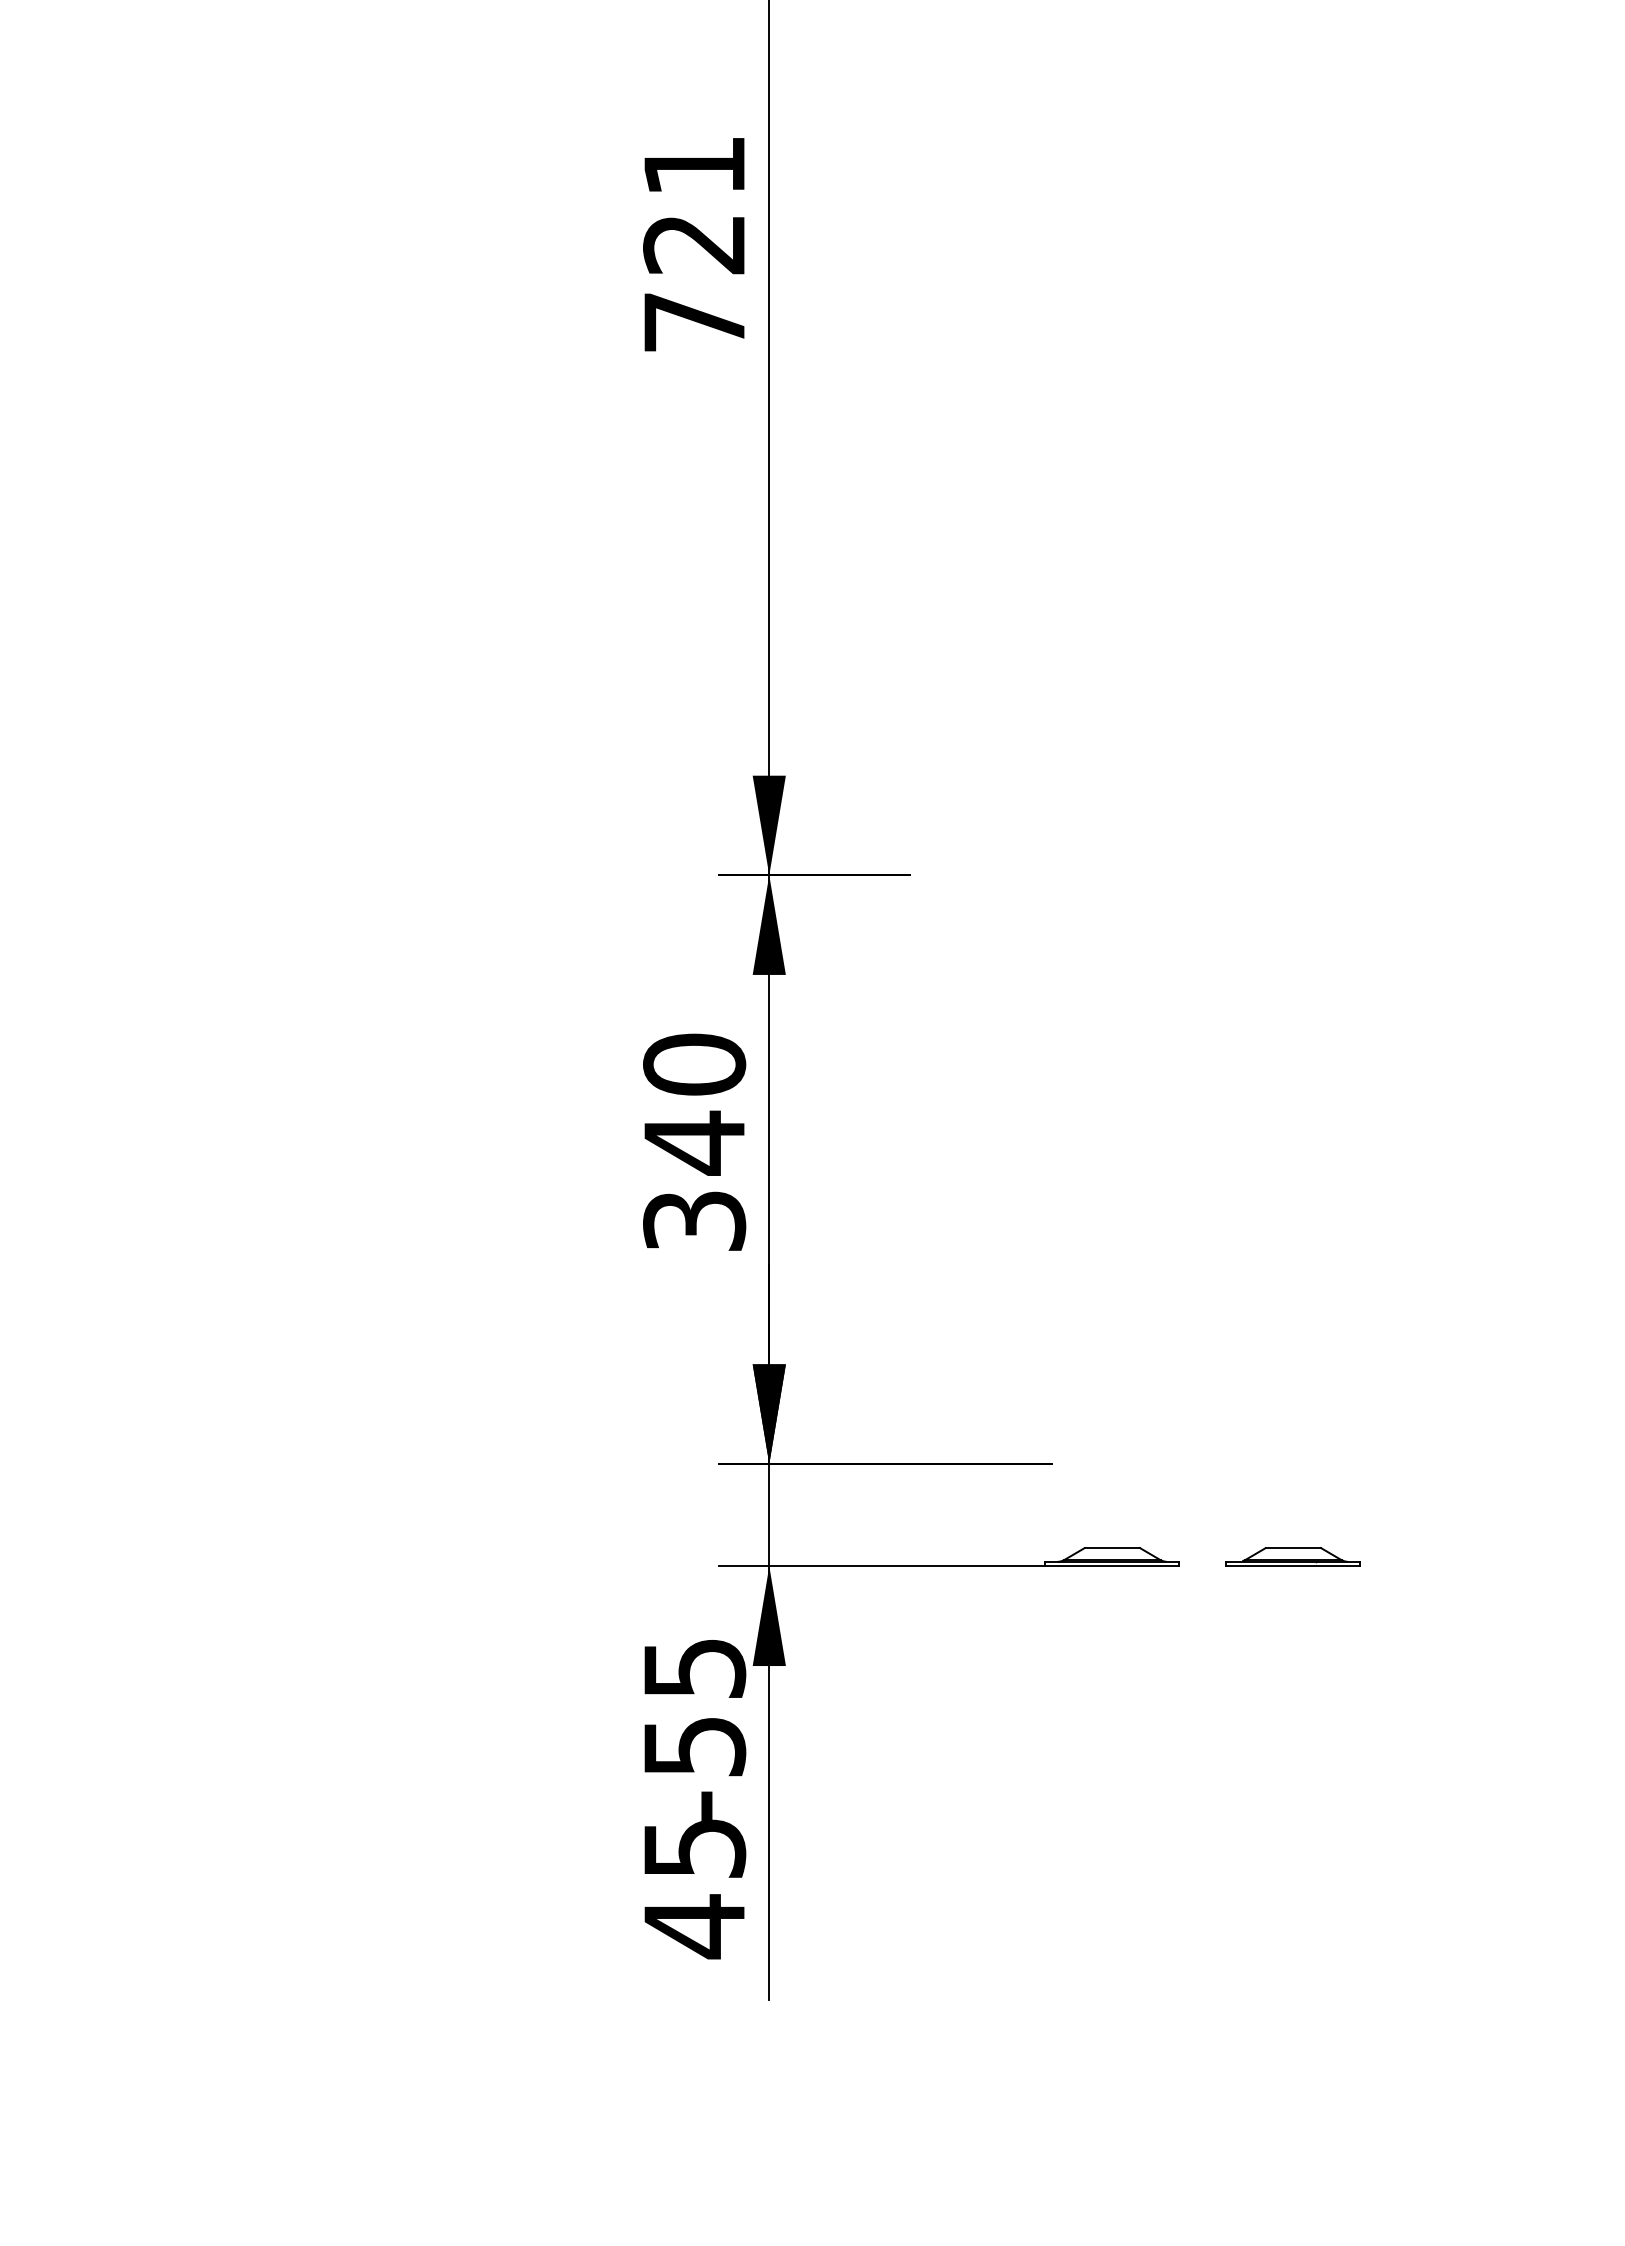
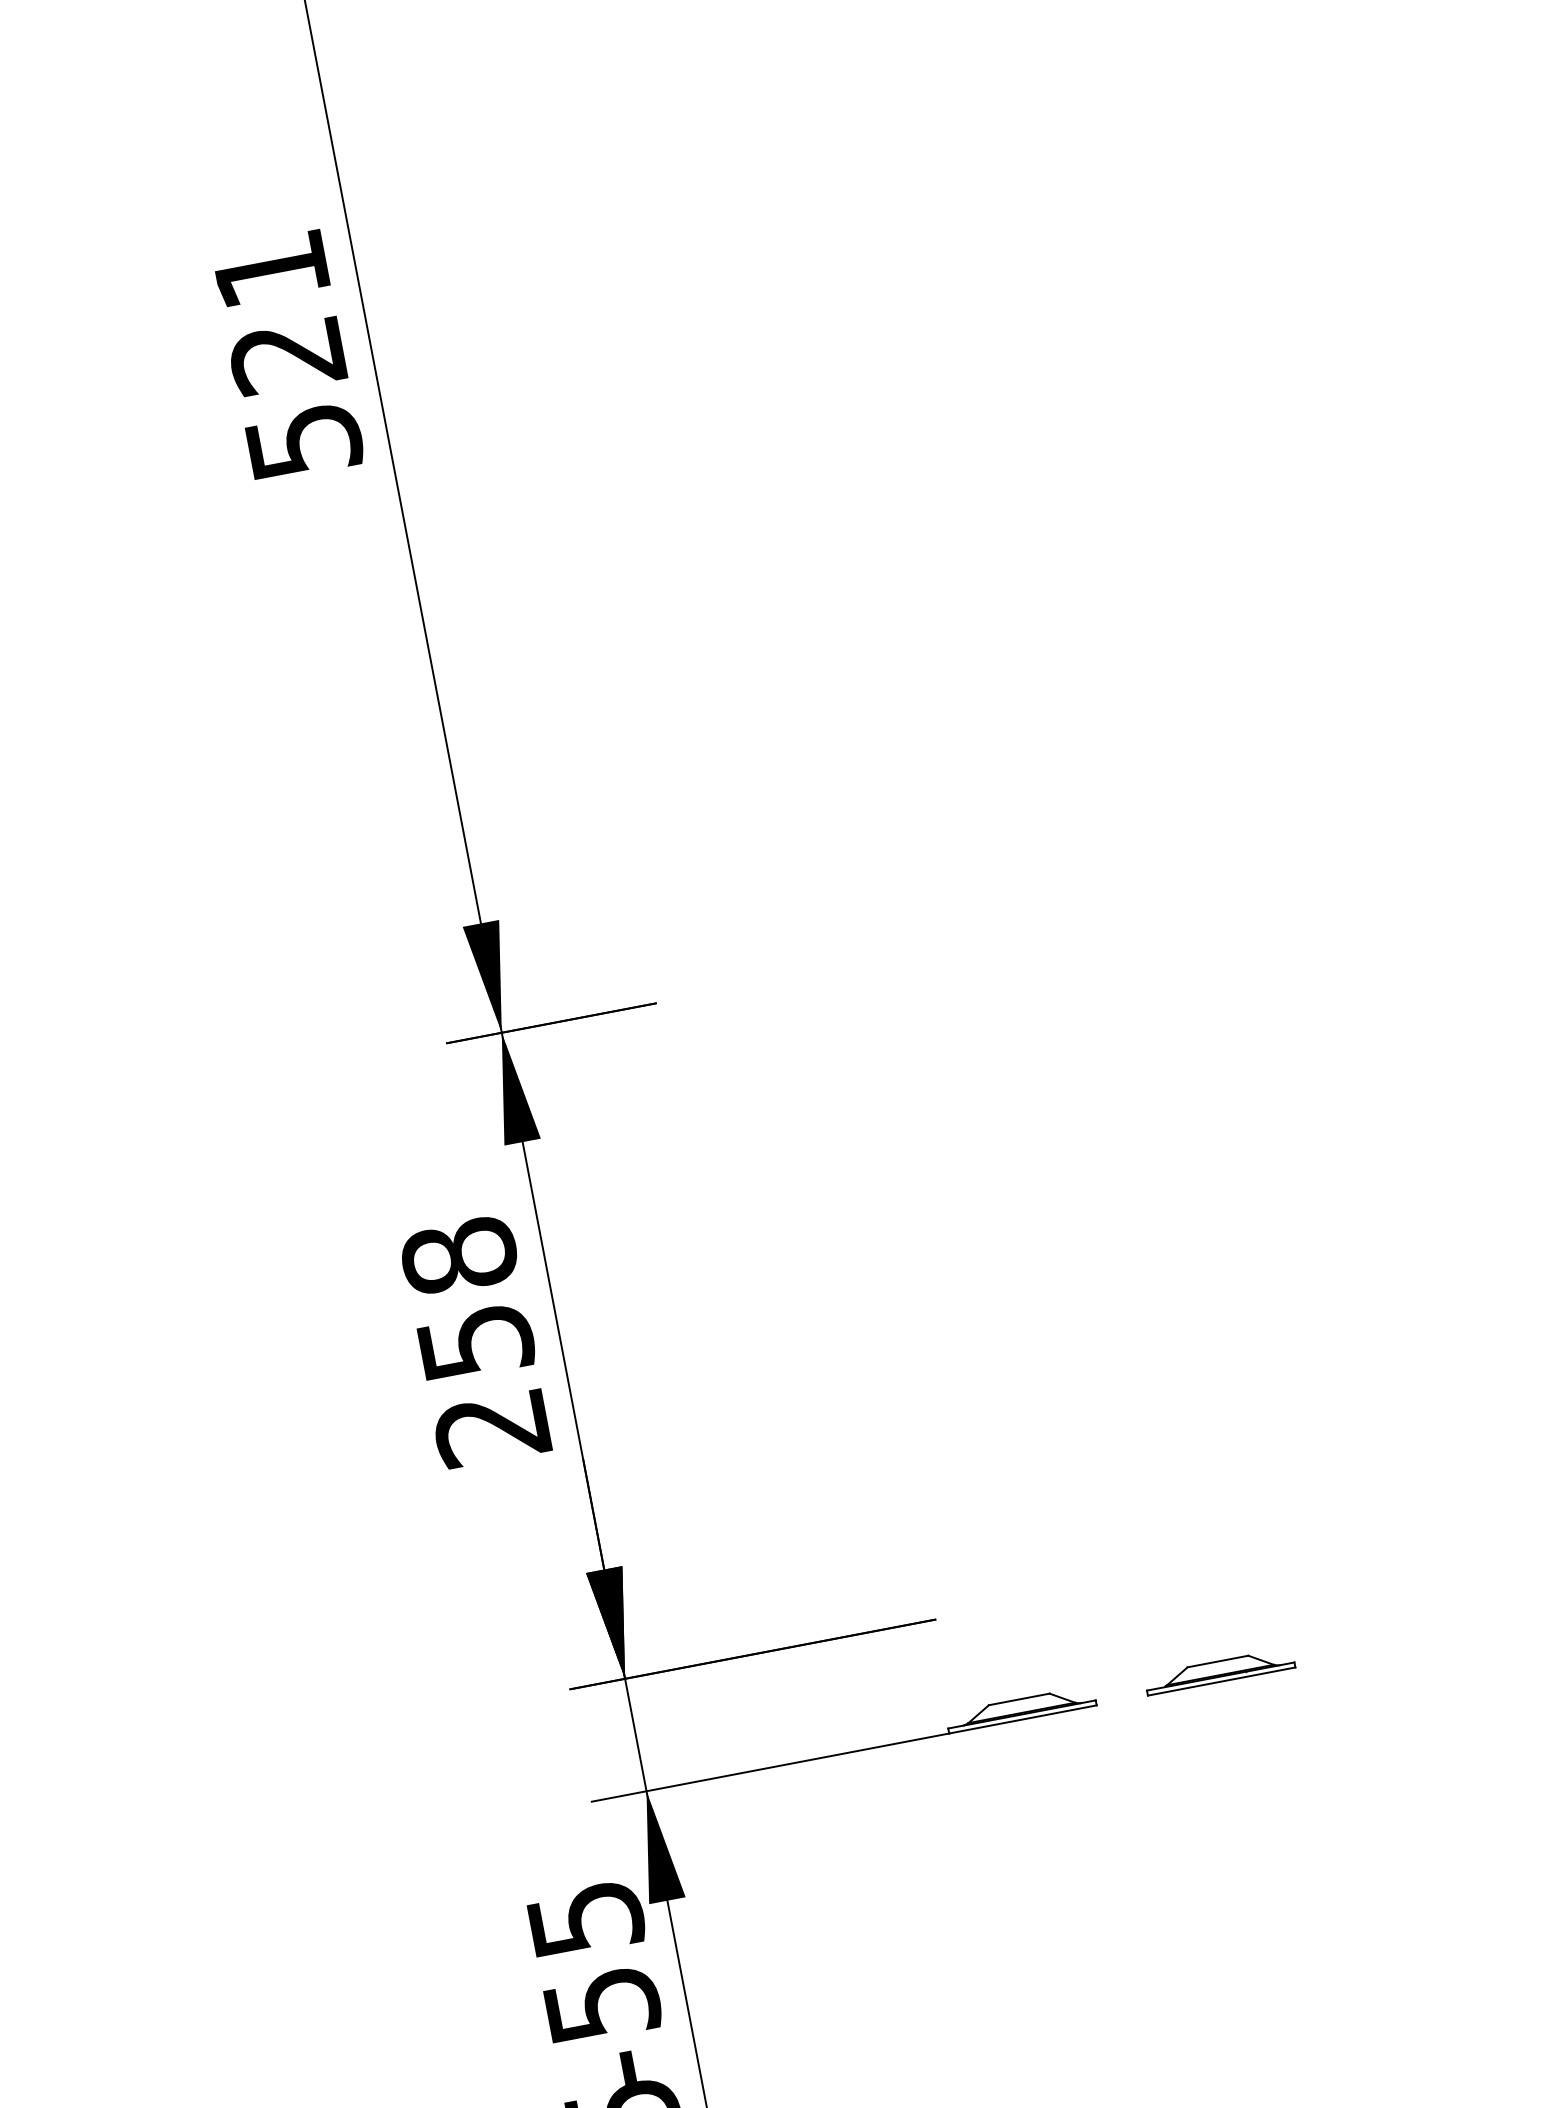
text: (695, 322) -> (305, 441), 721 -> 521
text: (694, 1142) -> (475, 1341), 340 -> 258

